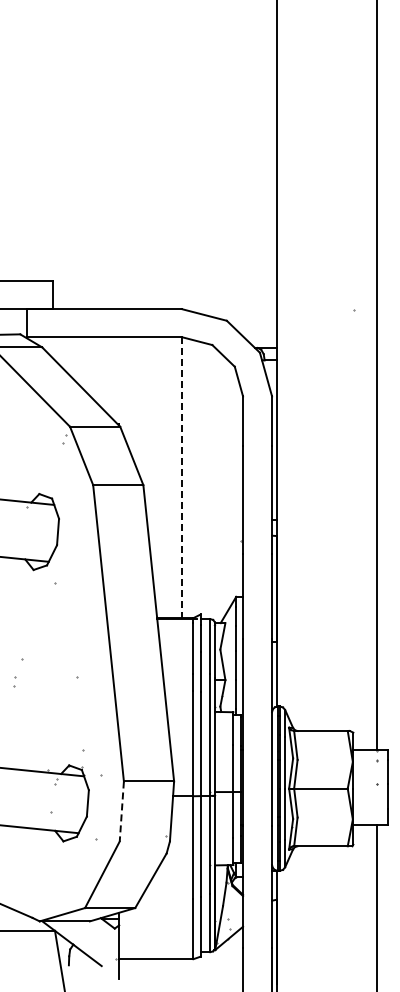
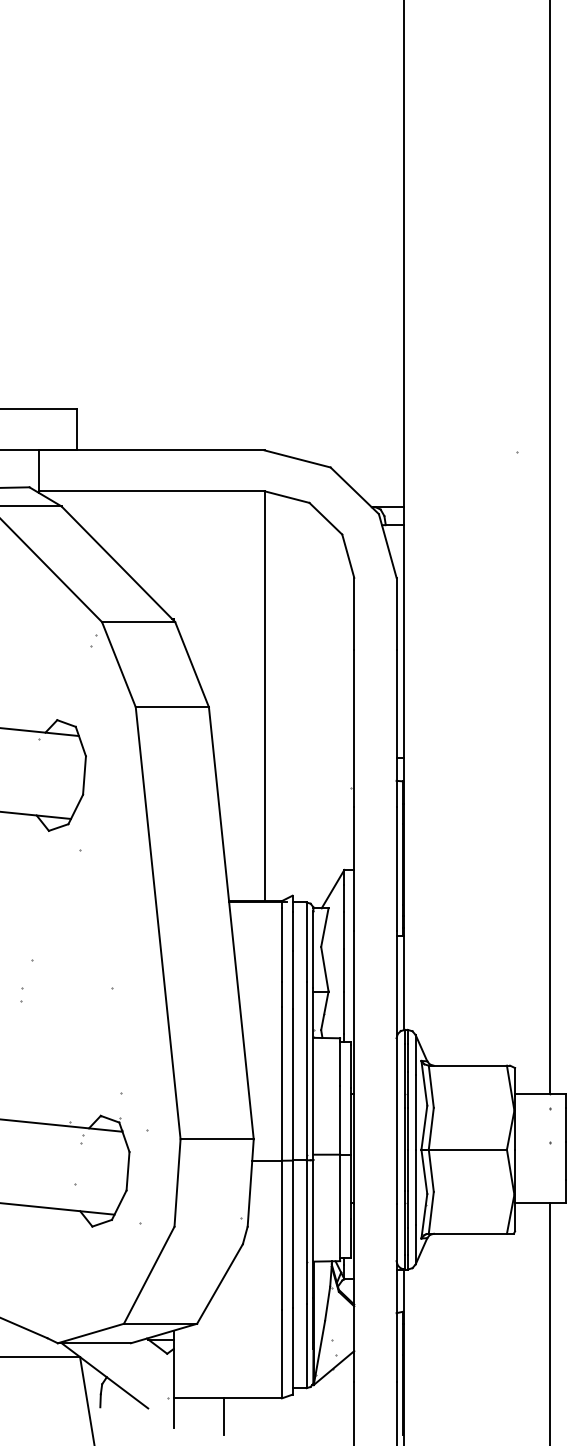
line: (181, 477) -> (264, 696), dashed -> solid
line: (121, 811) -> (177, 1183), dashed -> solid
line: (153, 971) -> (223, 1416), added

